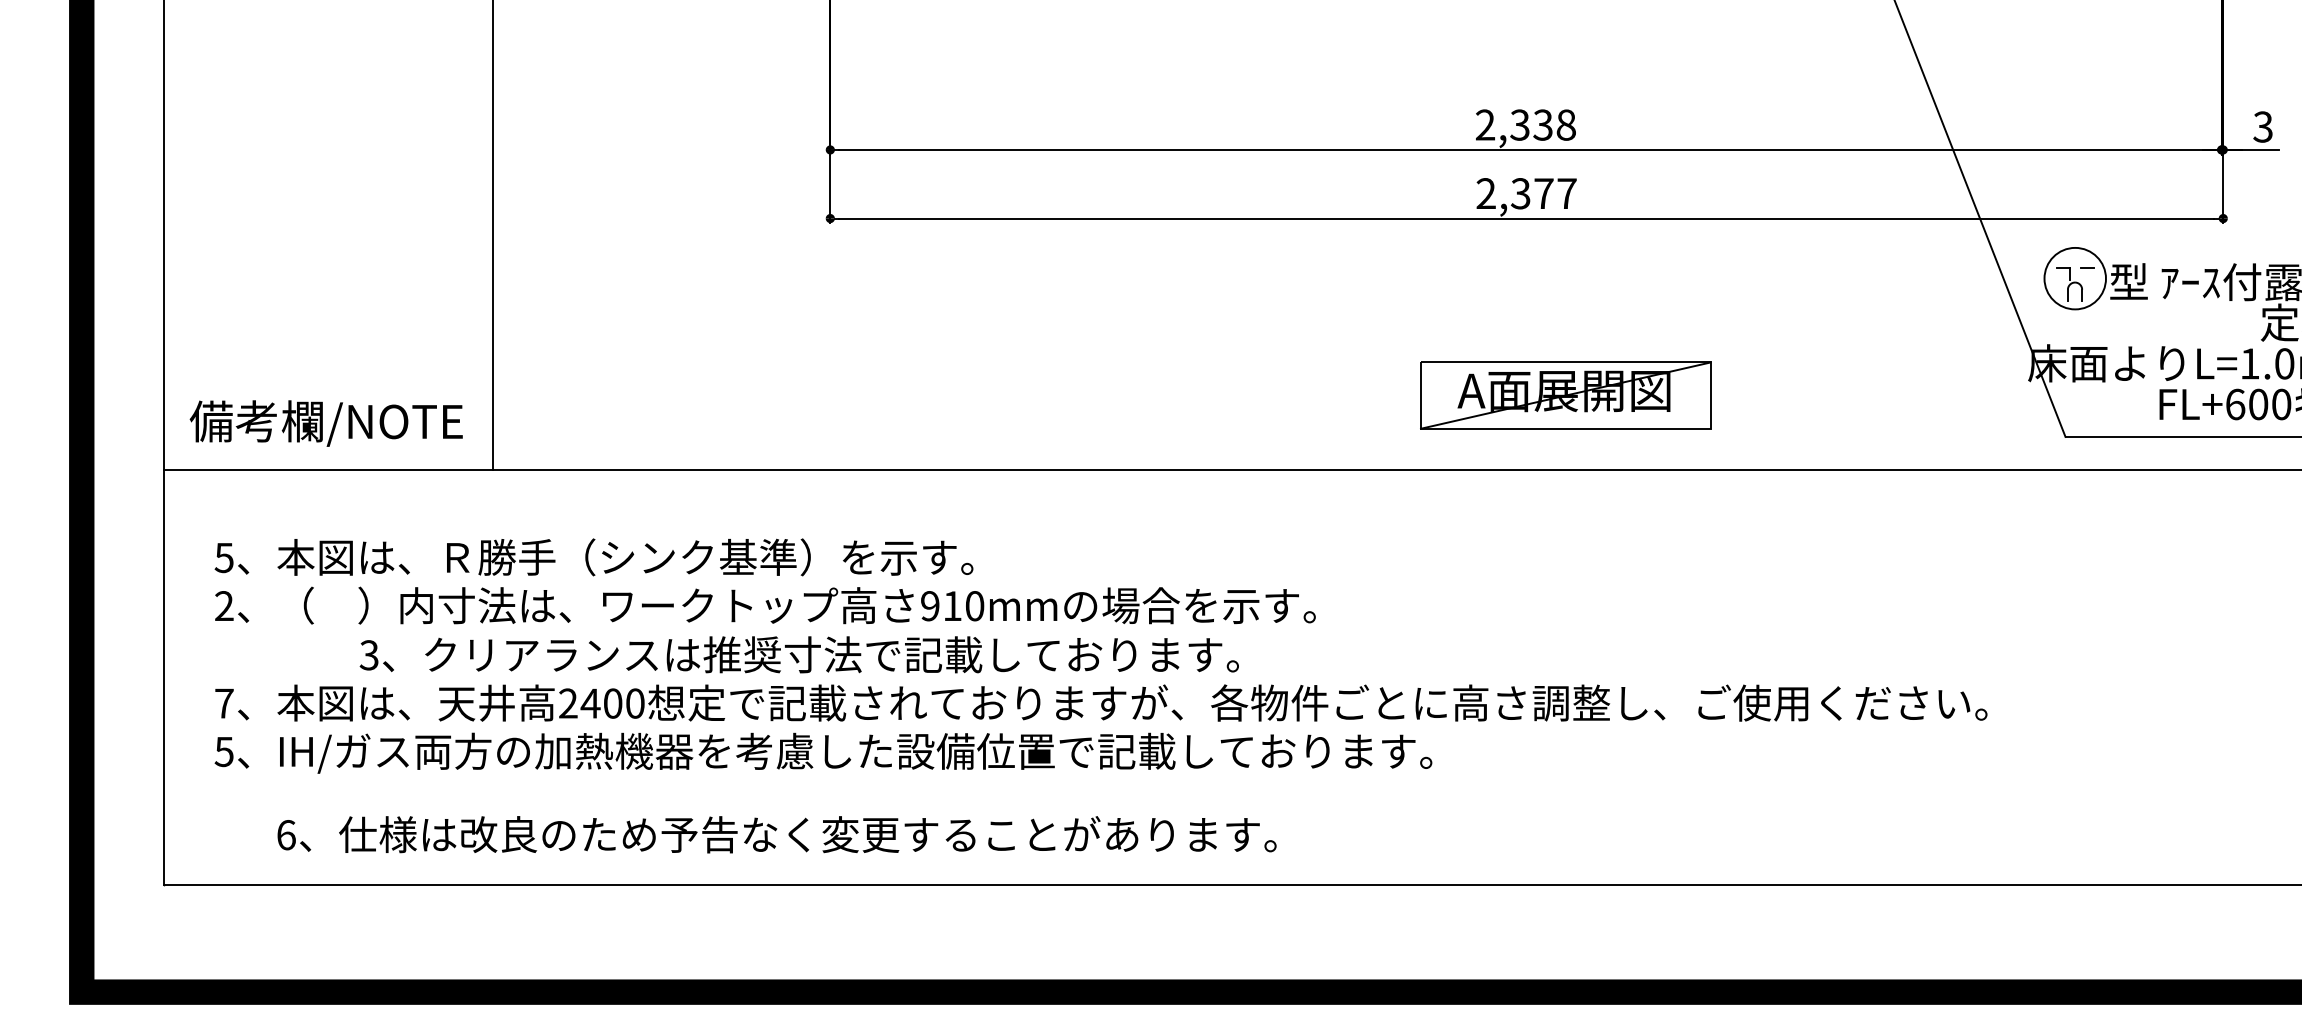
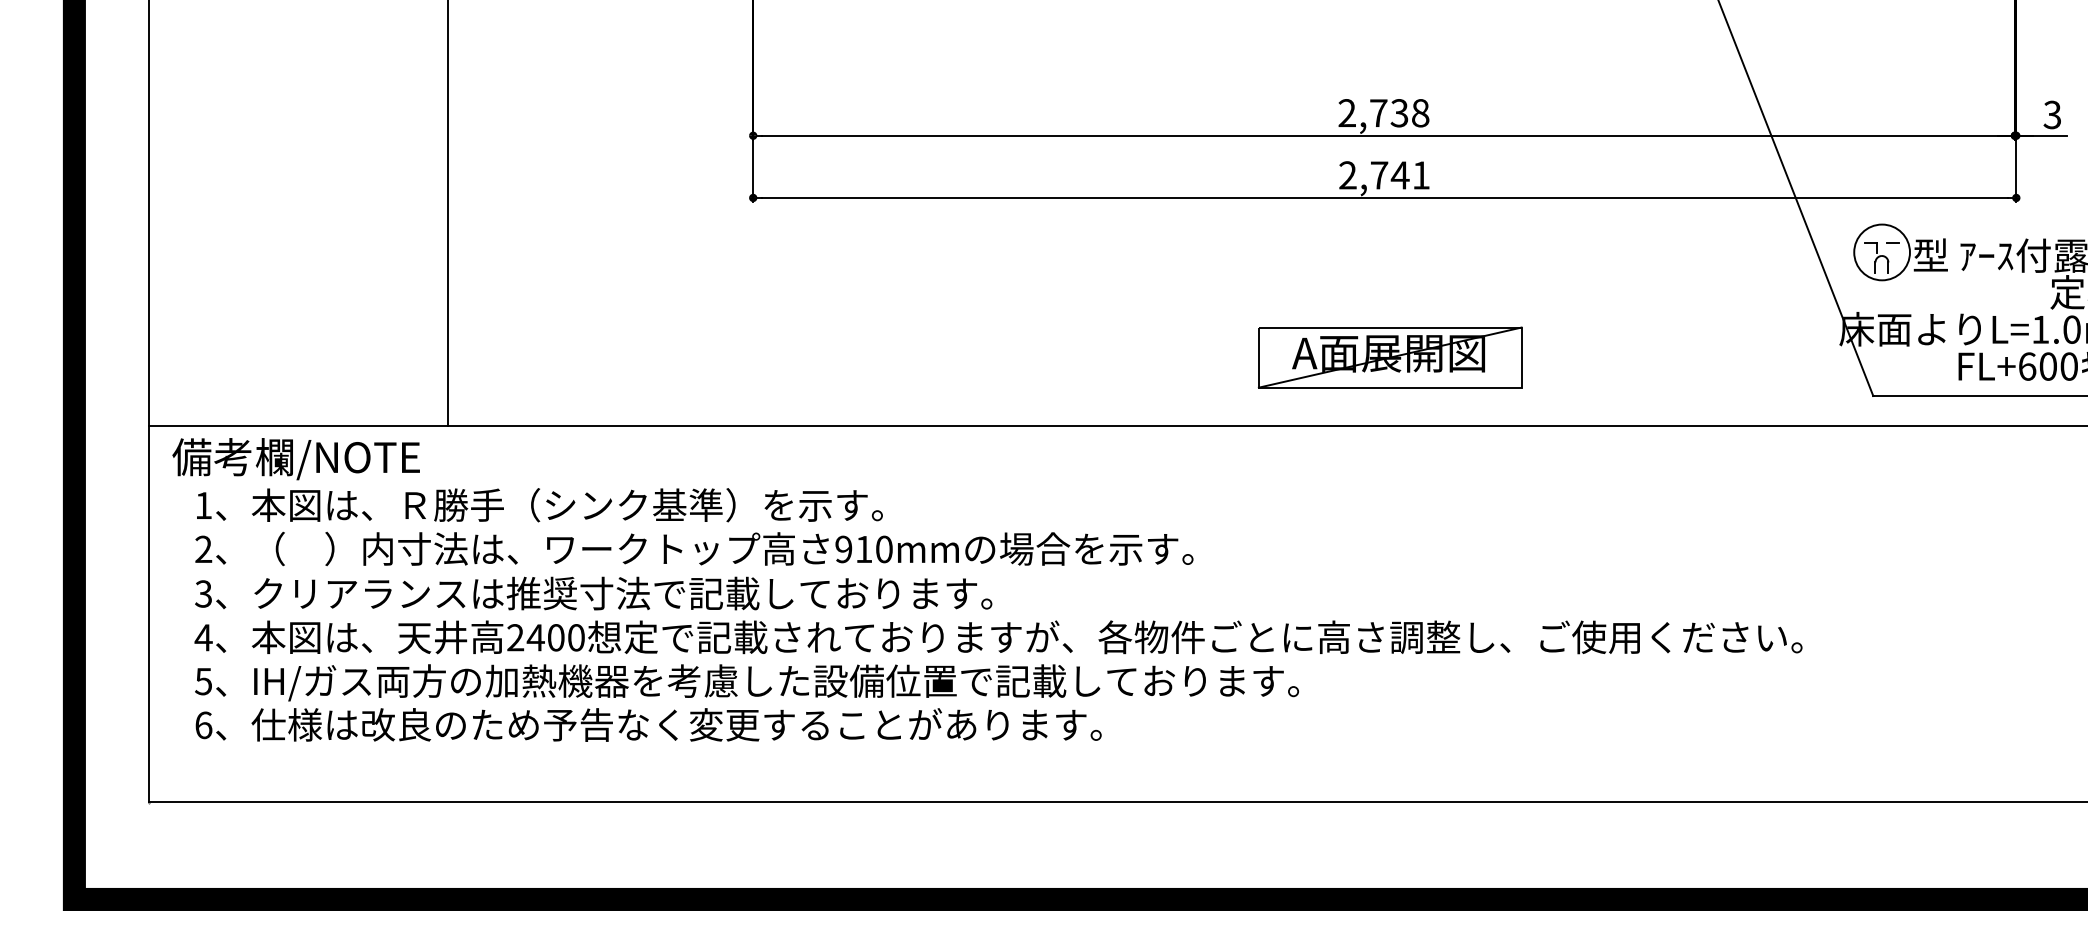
text: (1519, 124) -> (1378, 112), 2,338 -> 2,738
text: (1543, 193) -> (1399, 175), 2,377 -> 2,741
part: (1565, 395) -> (1389, 357), moved
text: (325, 423) -> (295, 459), moved
text: (223, 558) -> (202, 506), 5 -> 1
text: (798, 654) -> (592, 593), moved
text: (224, 703) -> (203, 637), 7 -> 4
text: (776, 834) -> (648, 724), moved

